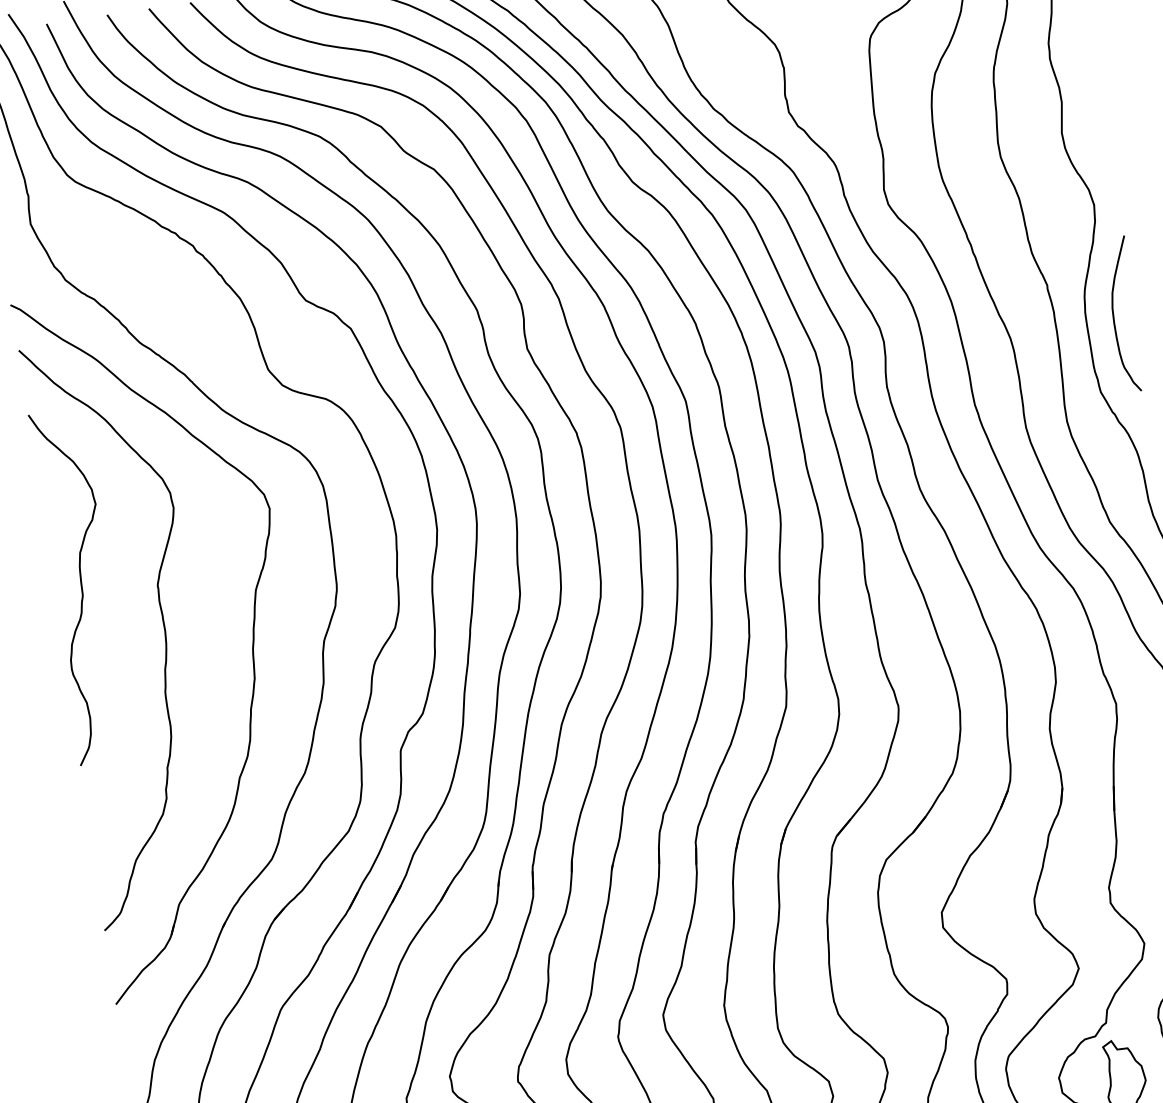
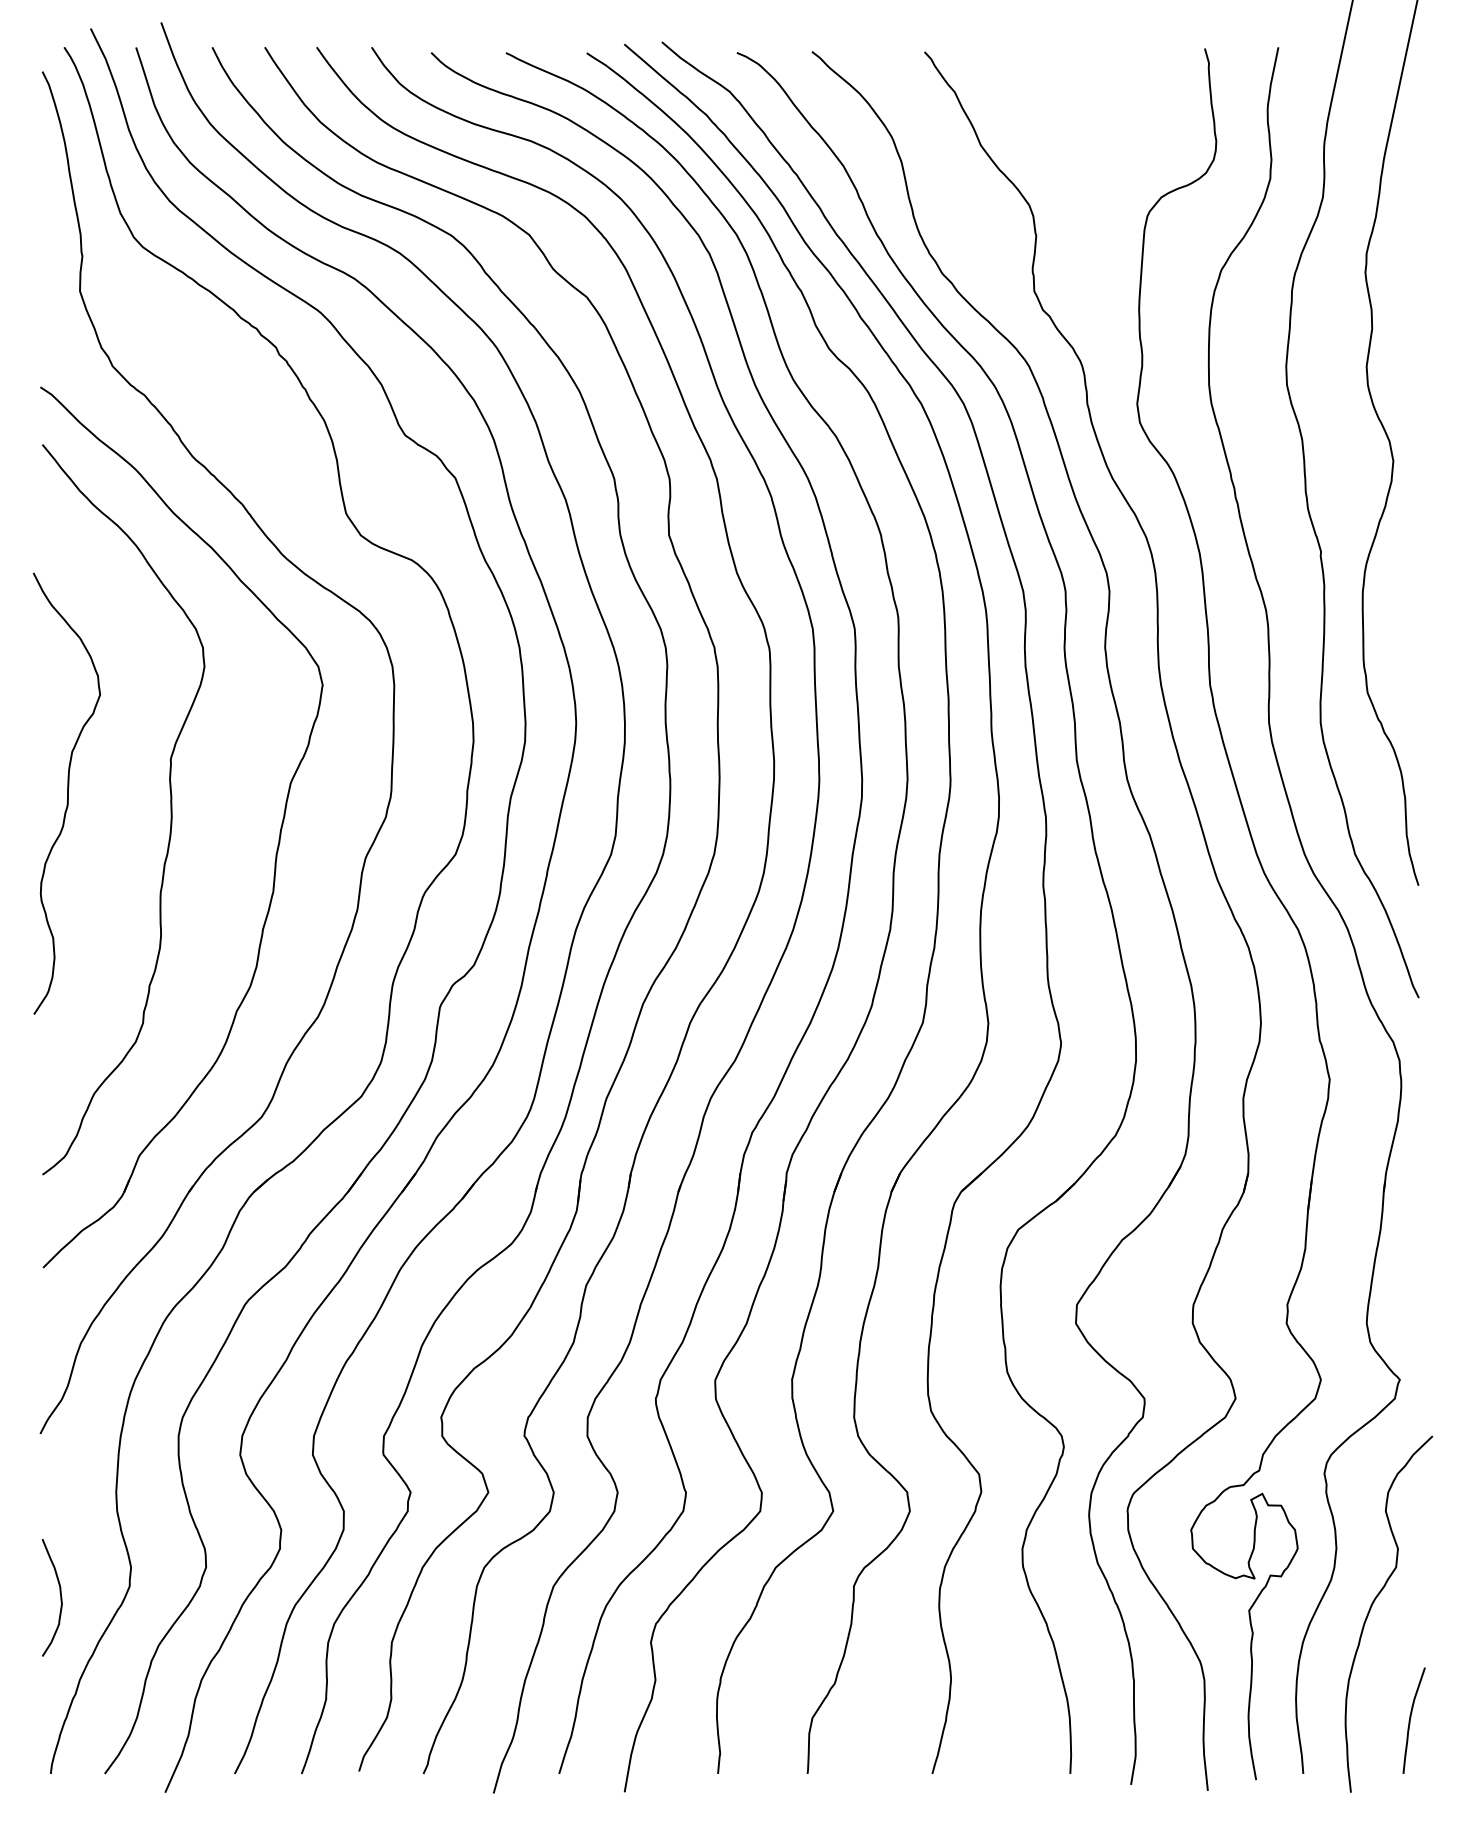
curve: (1113, 316) -> (1397, 601), removed
curve: (81, 586) -> (67, 793), moved

